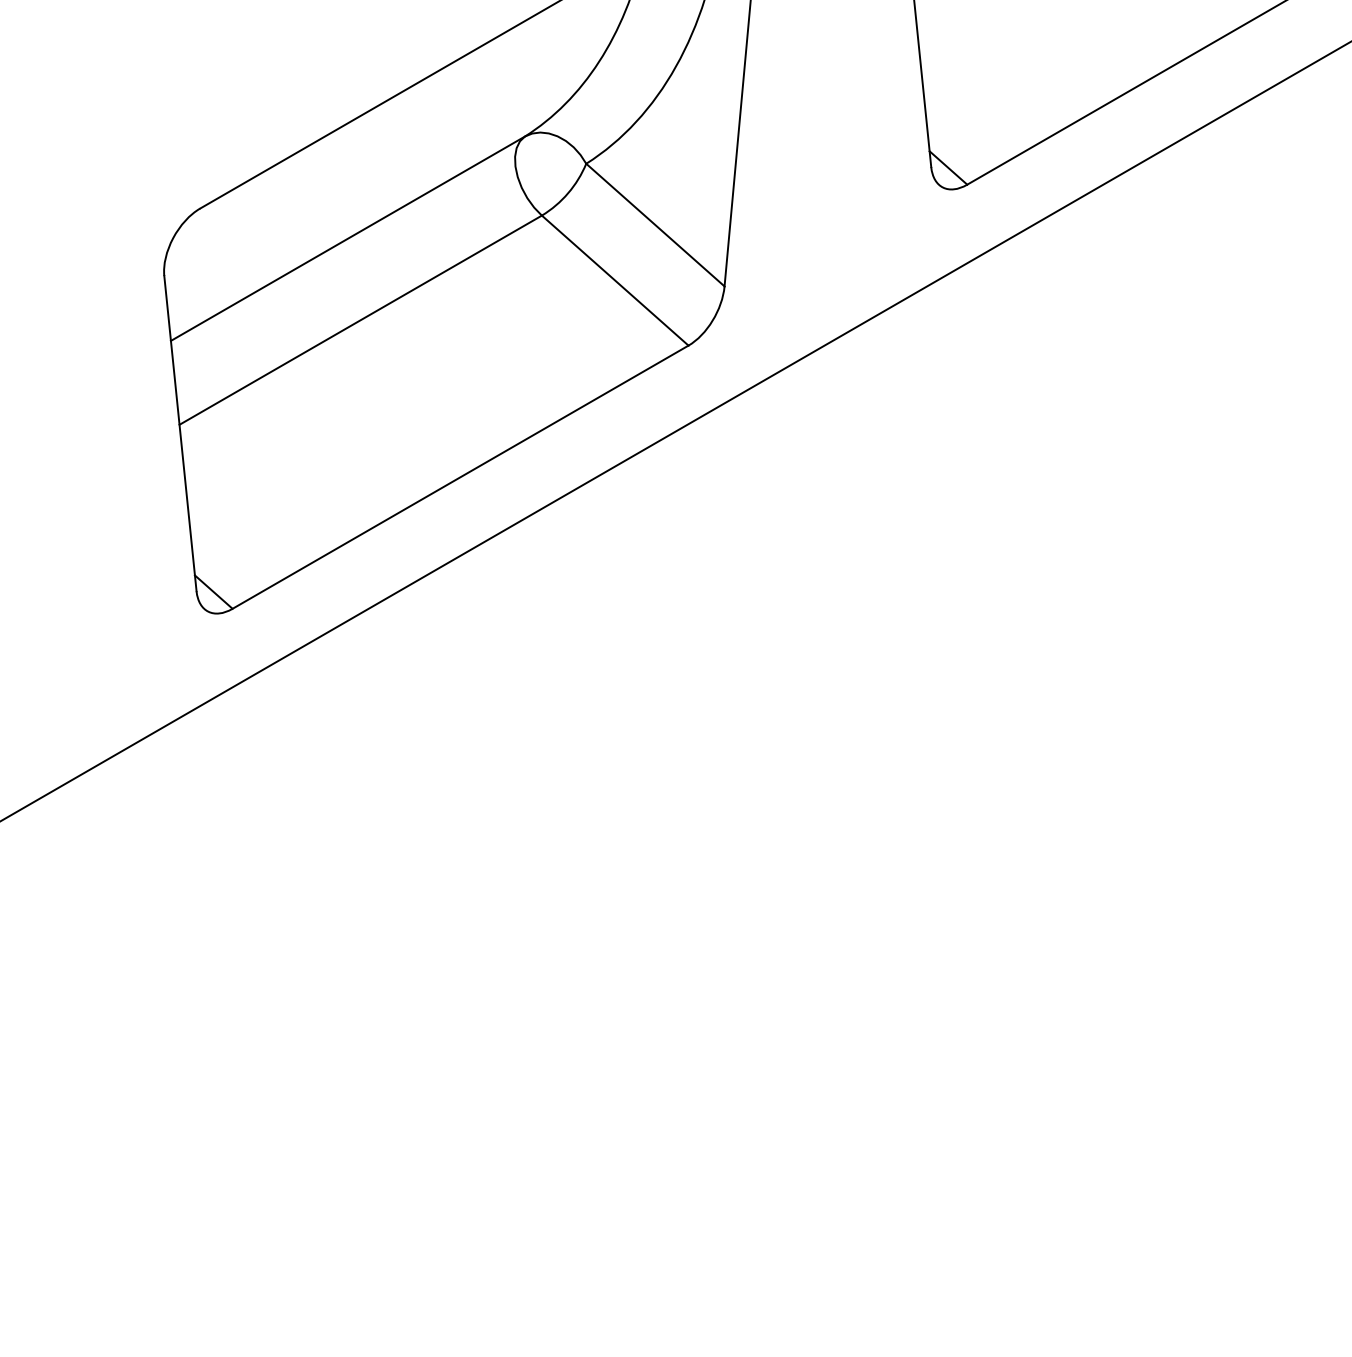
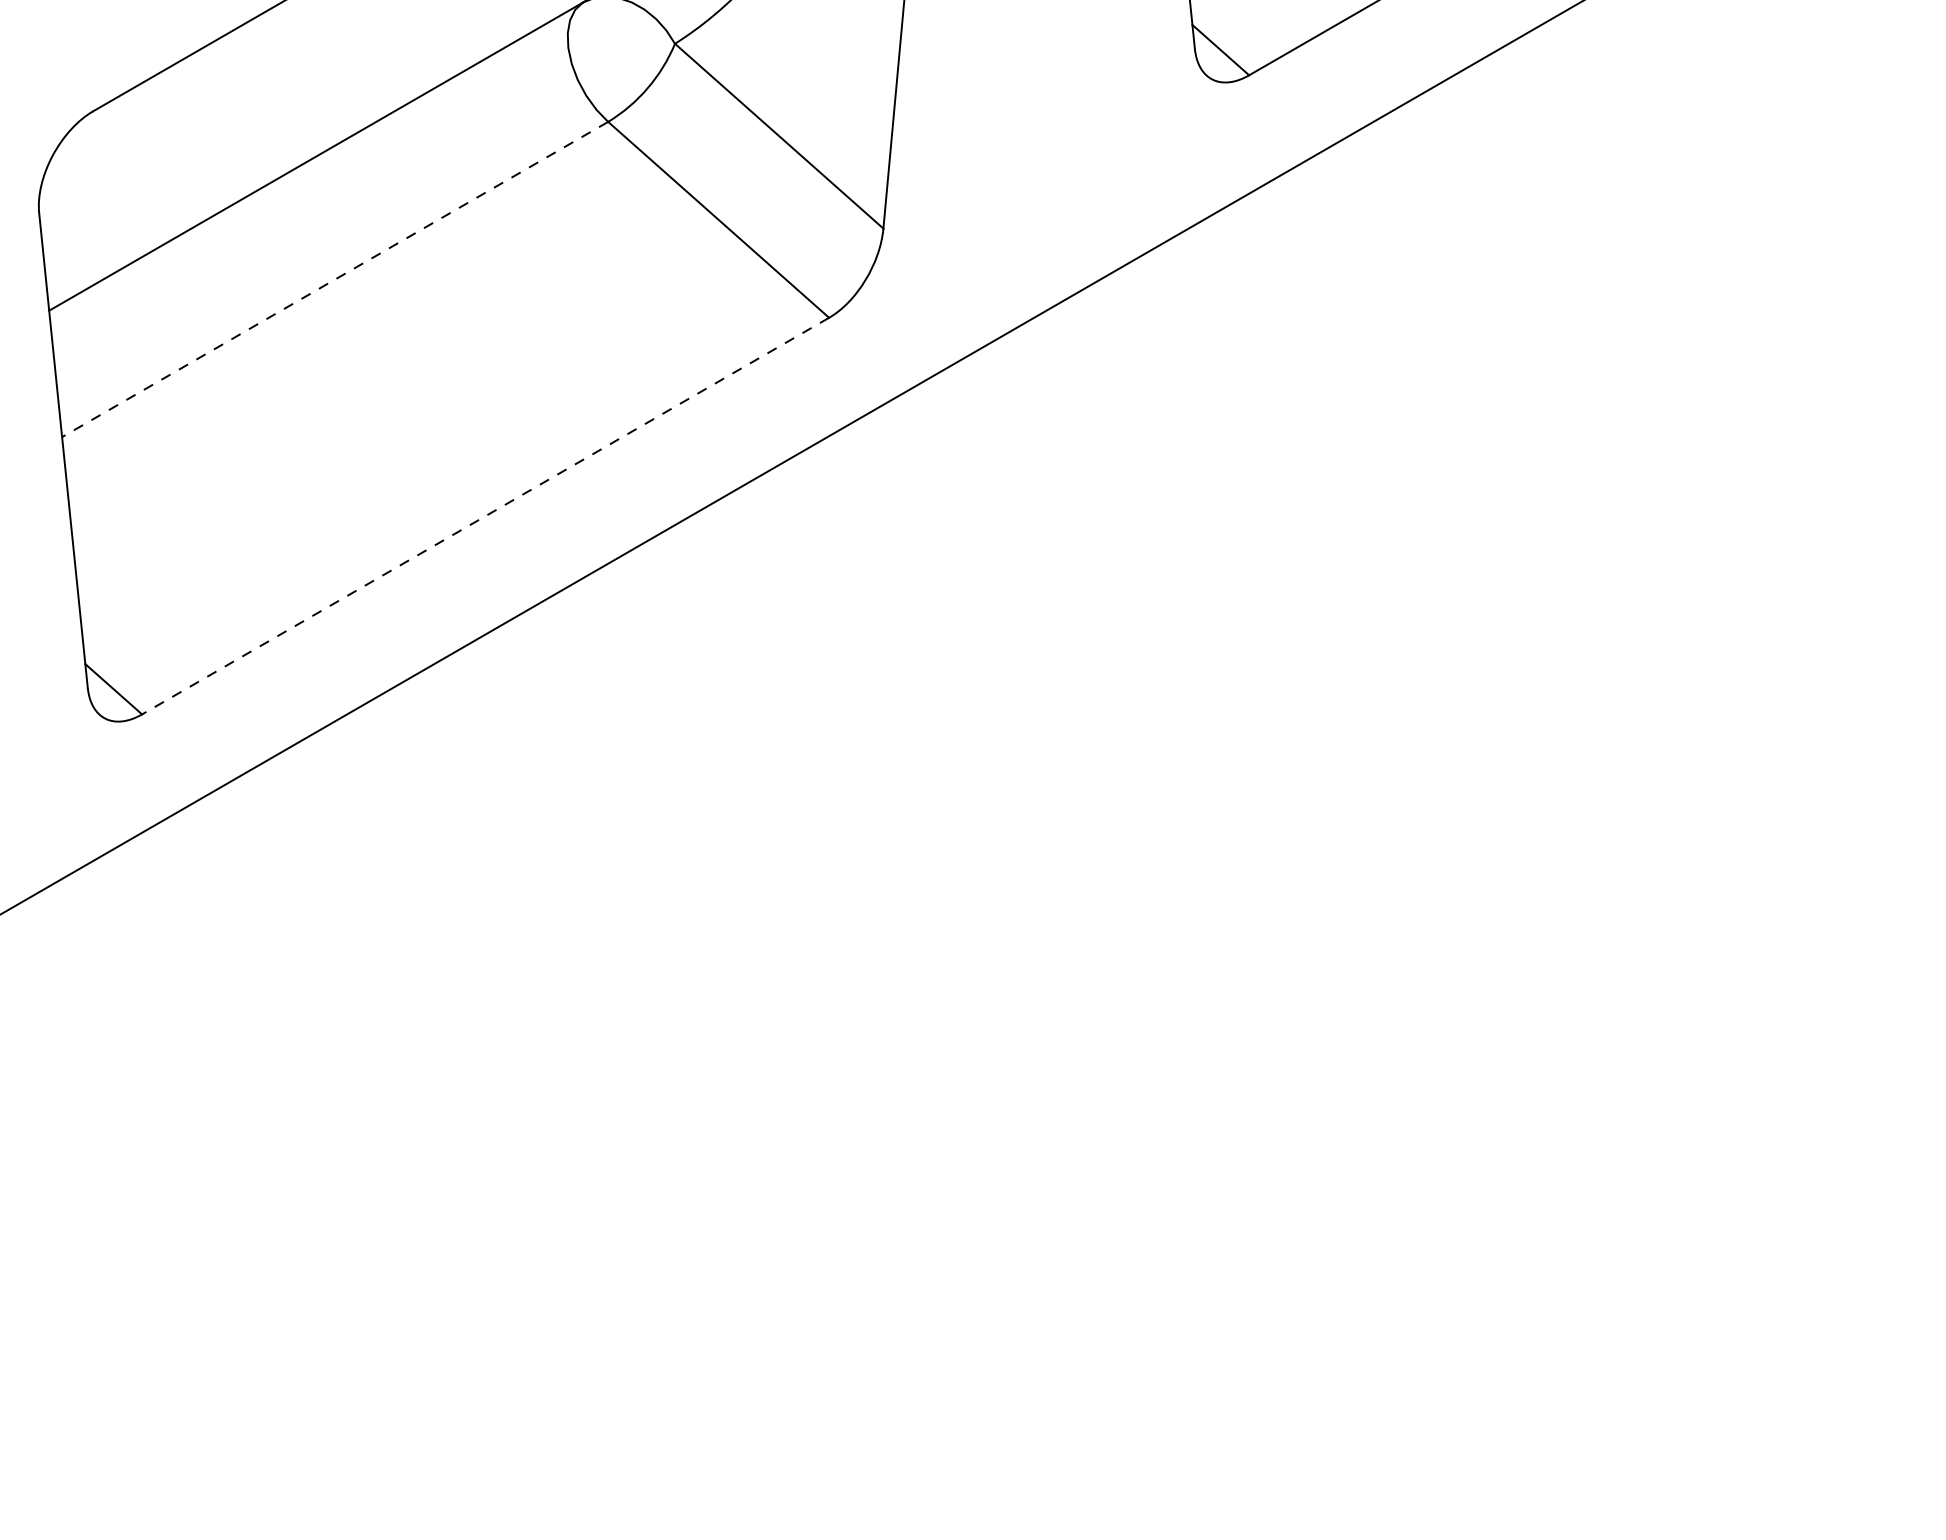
line: (360, 320) -> (334, 279), solid -> dashed
line: (460, 477) -> (485, 516), solid -> dashed

